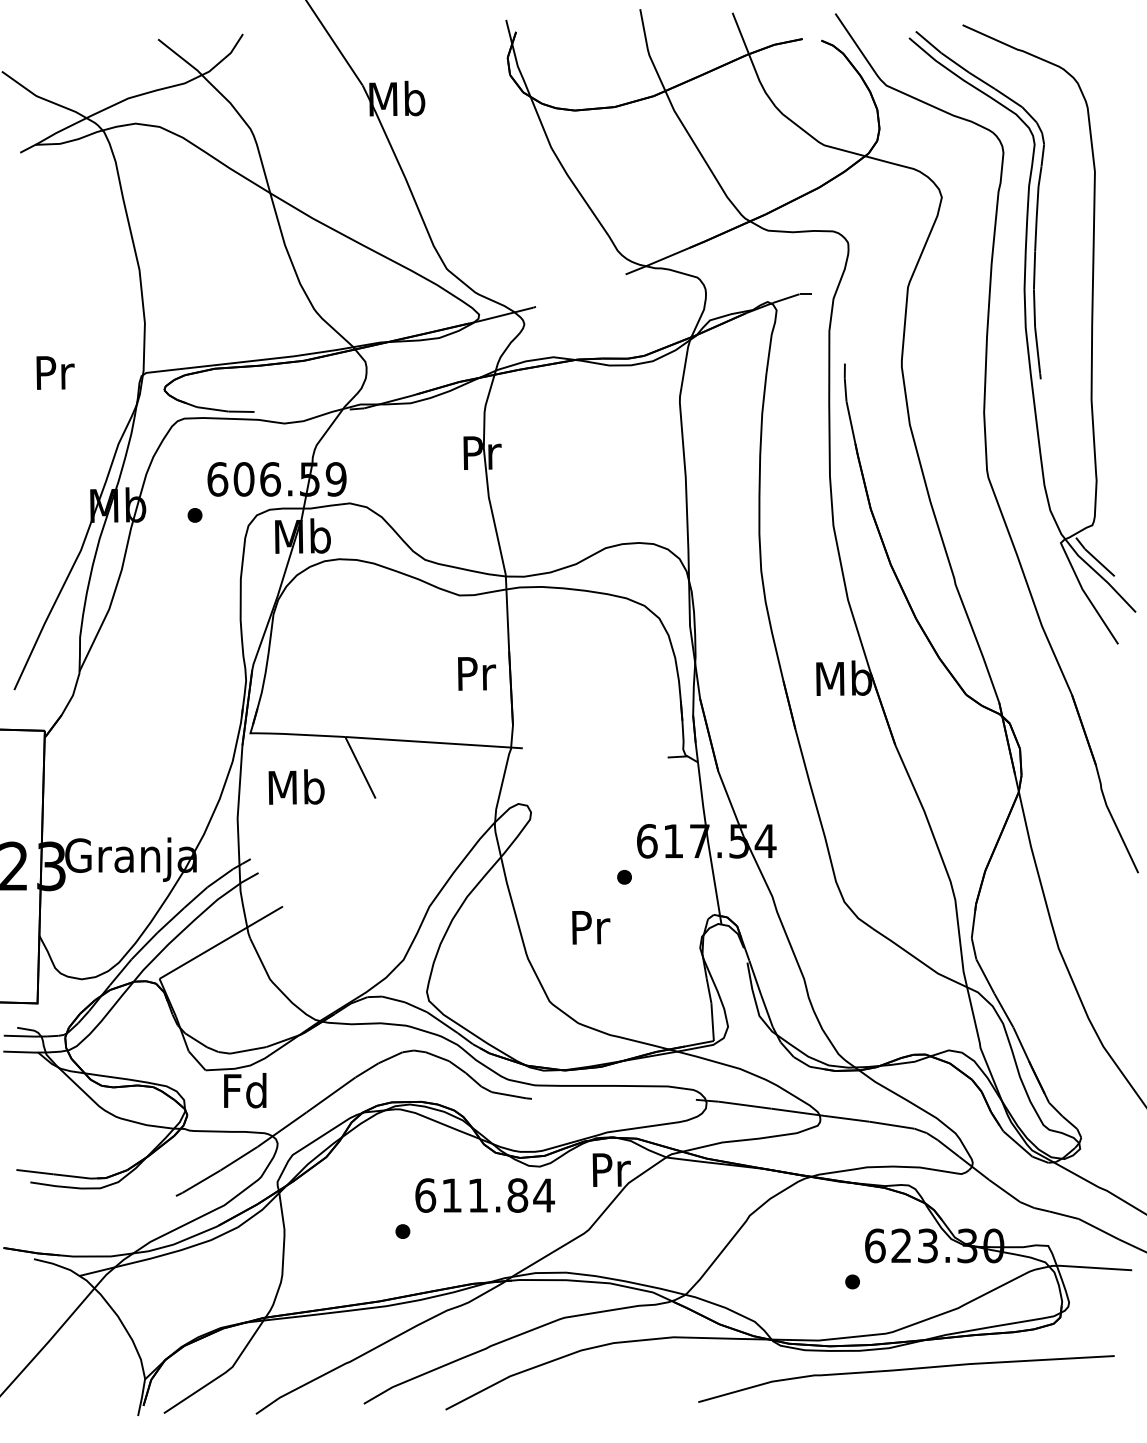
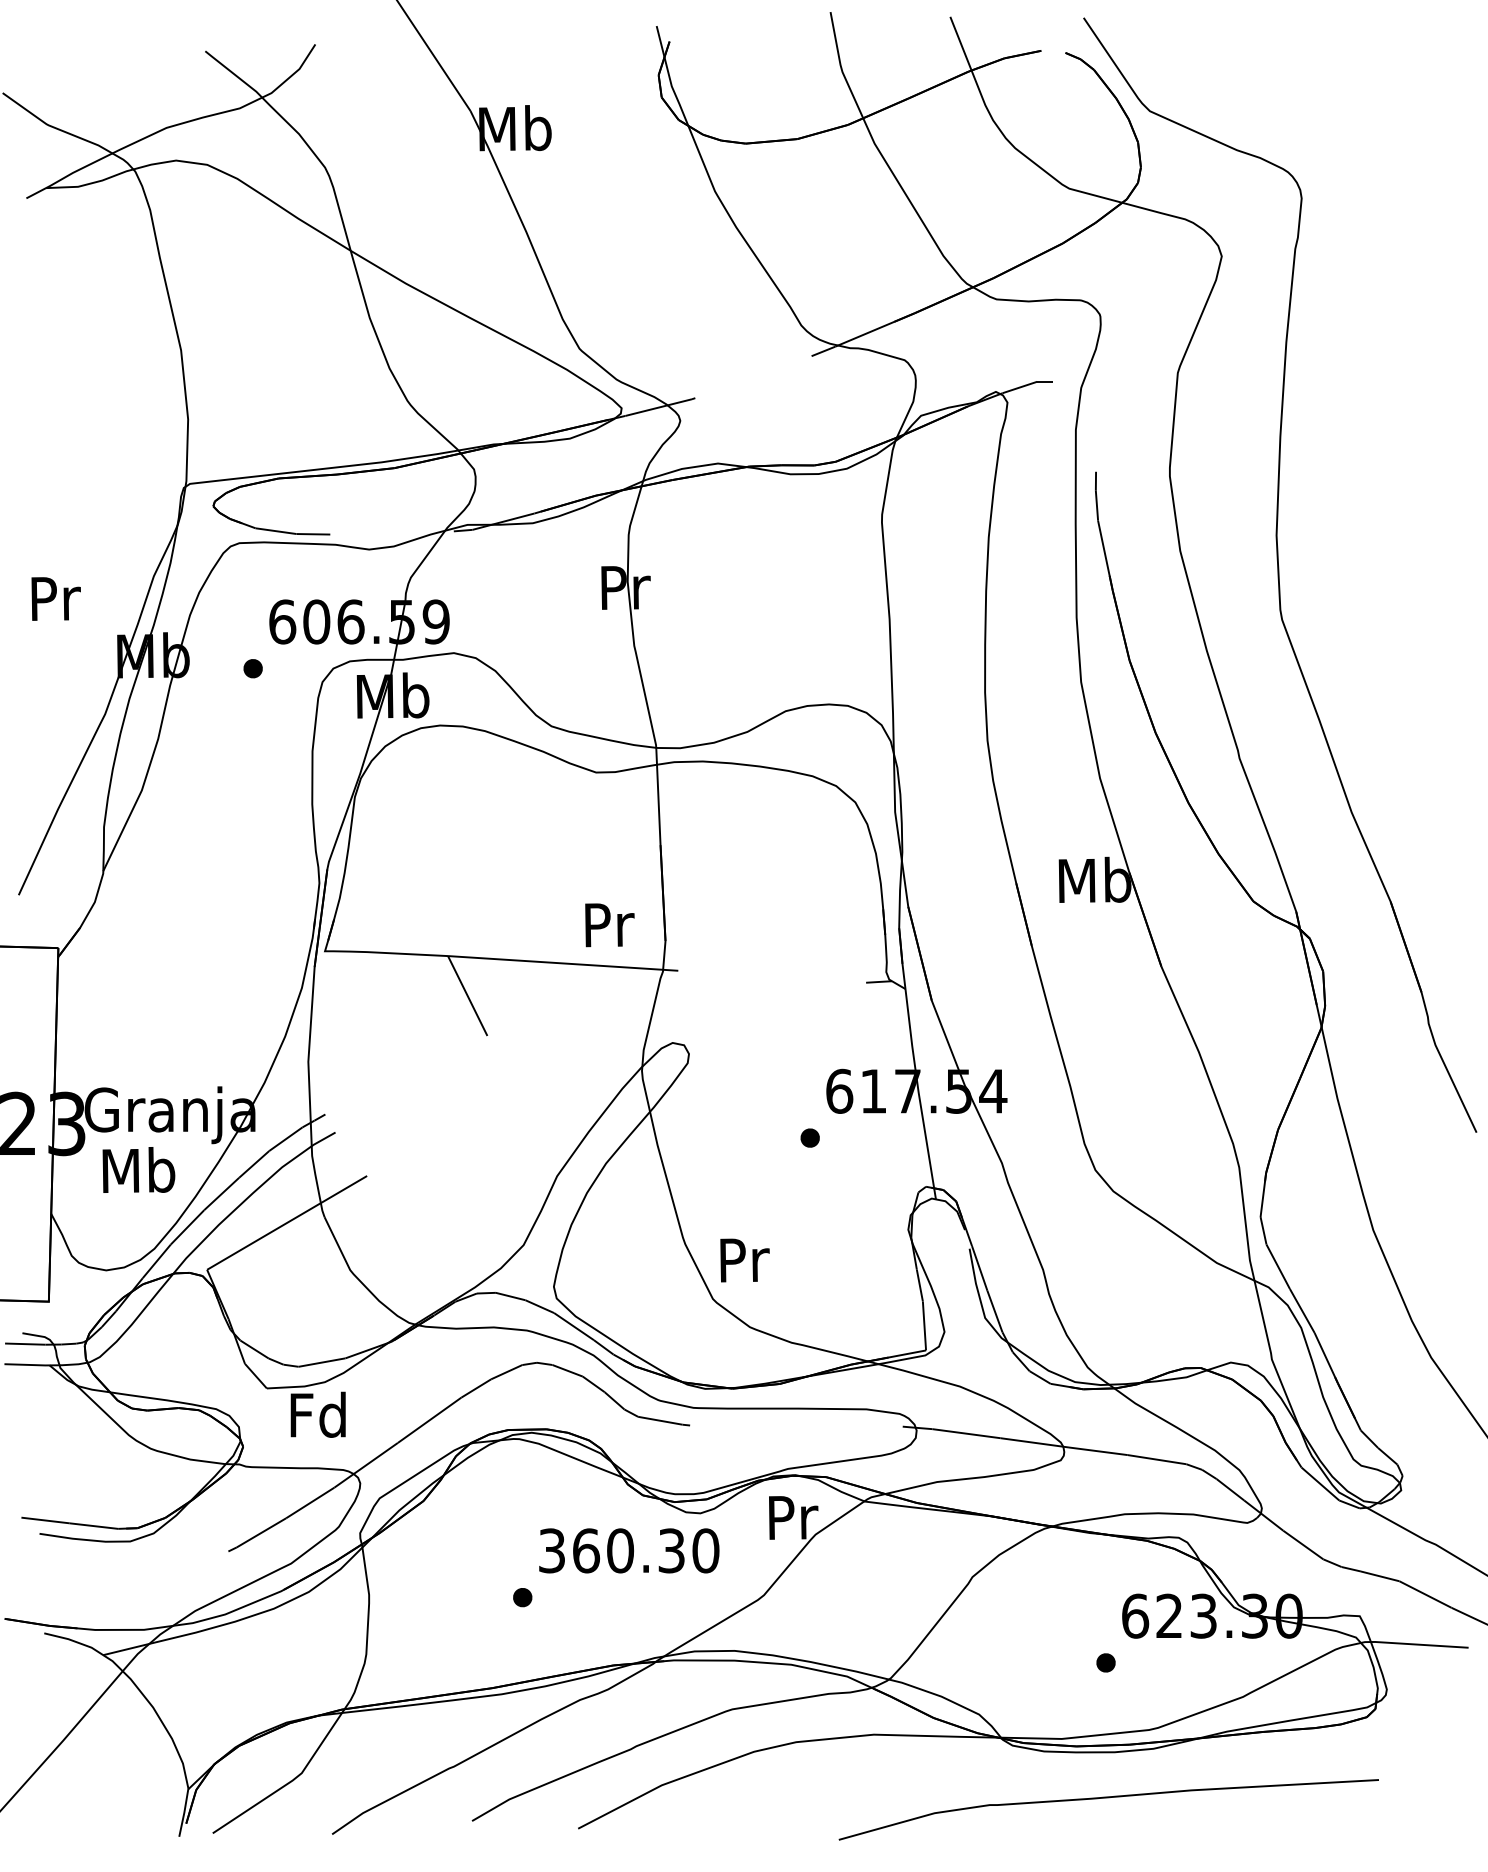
part: (1022, 334) -> (1326, 434), removed
text: (55, 372) -> (55, 598), moved
text: (476, 674) -> (609, 925), moved
text: (296, 786) -> (138, 1169), moved
text: (590, 927) -> (744, 1260), moved
text: (485, 1195) -> (629, 1550), 611.84 -> 360.30
curve: (906, 1370) -> (1108, 1798), moved

